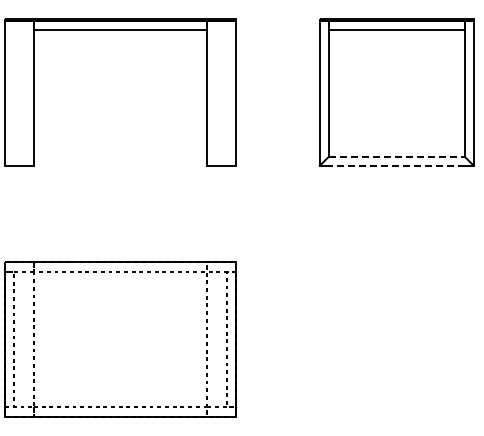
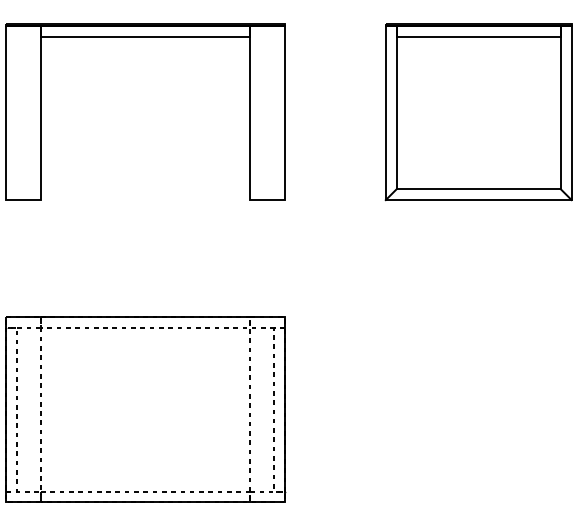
line: (396, 156) -> (478, 188), dashed -> solid
line: (396, 165) -> (478, 199), dashed -> solid

